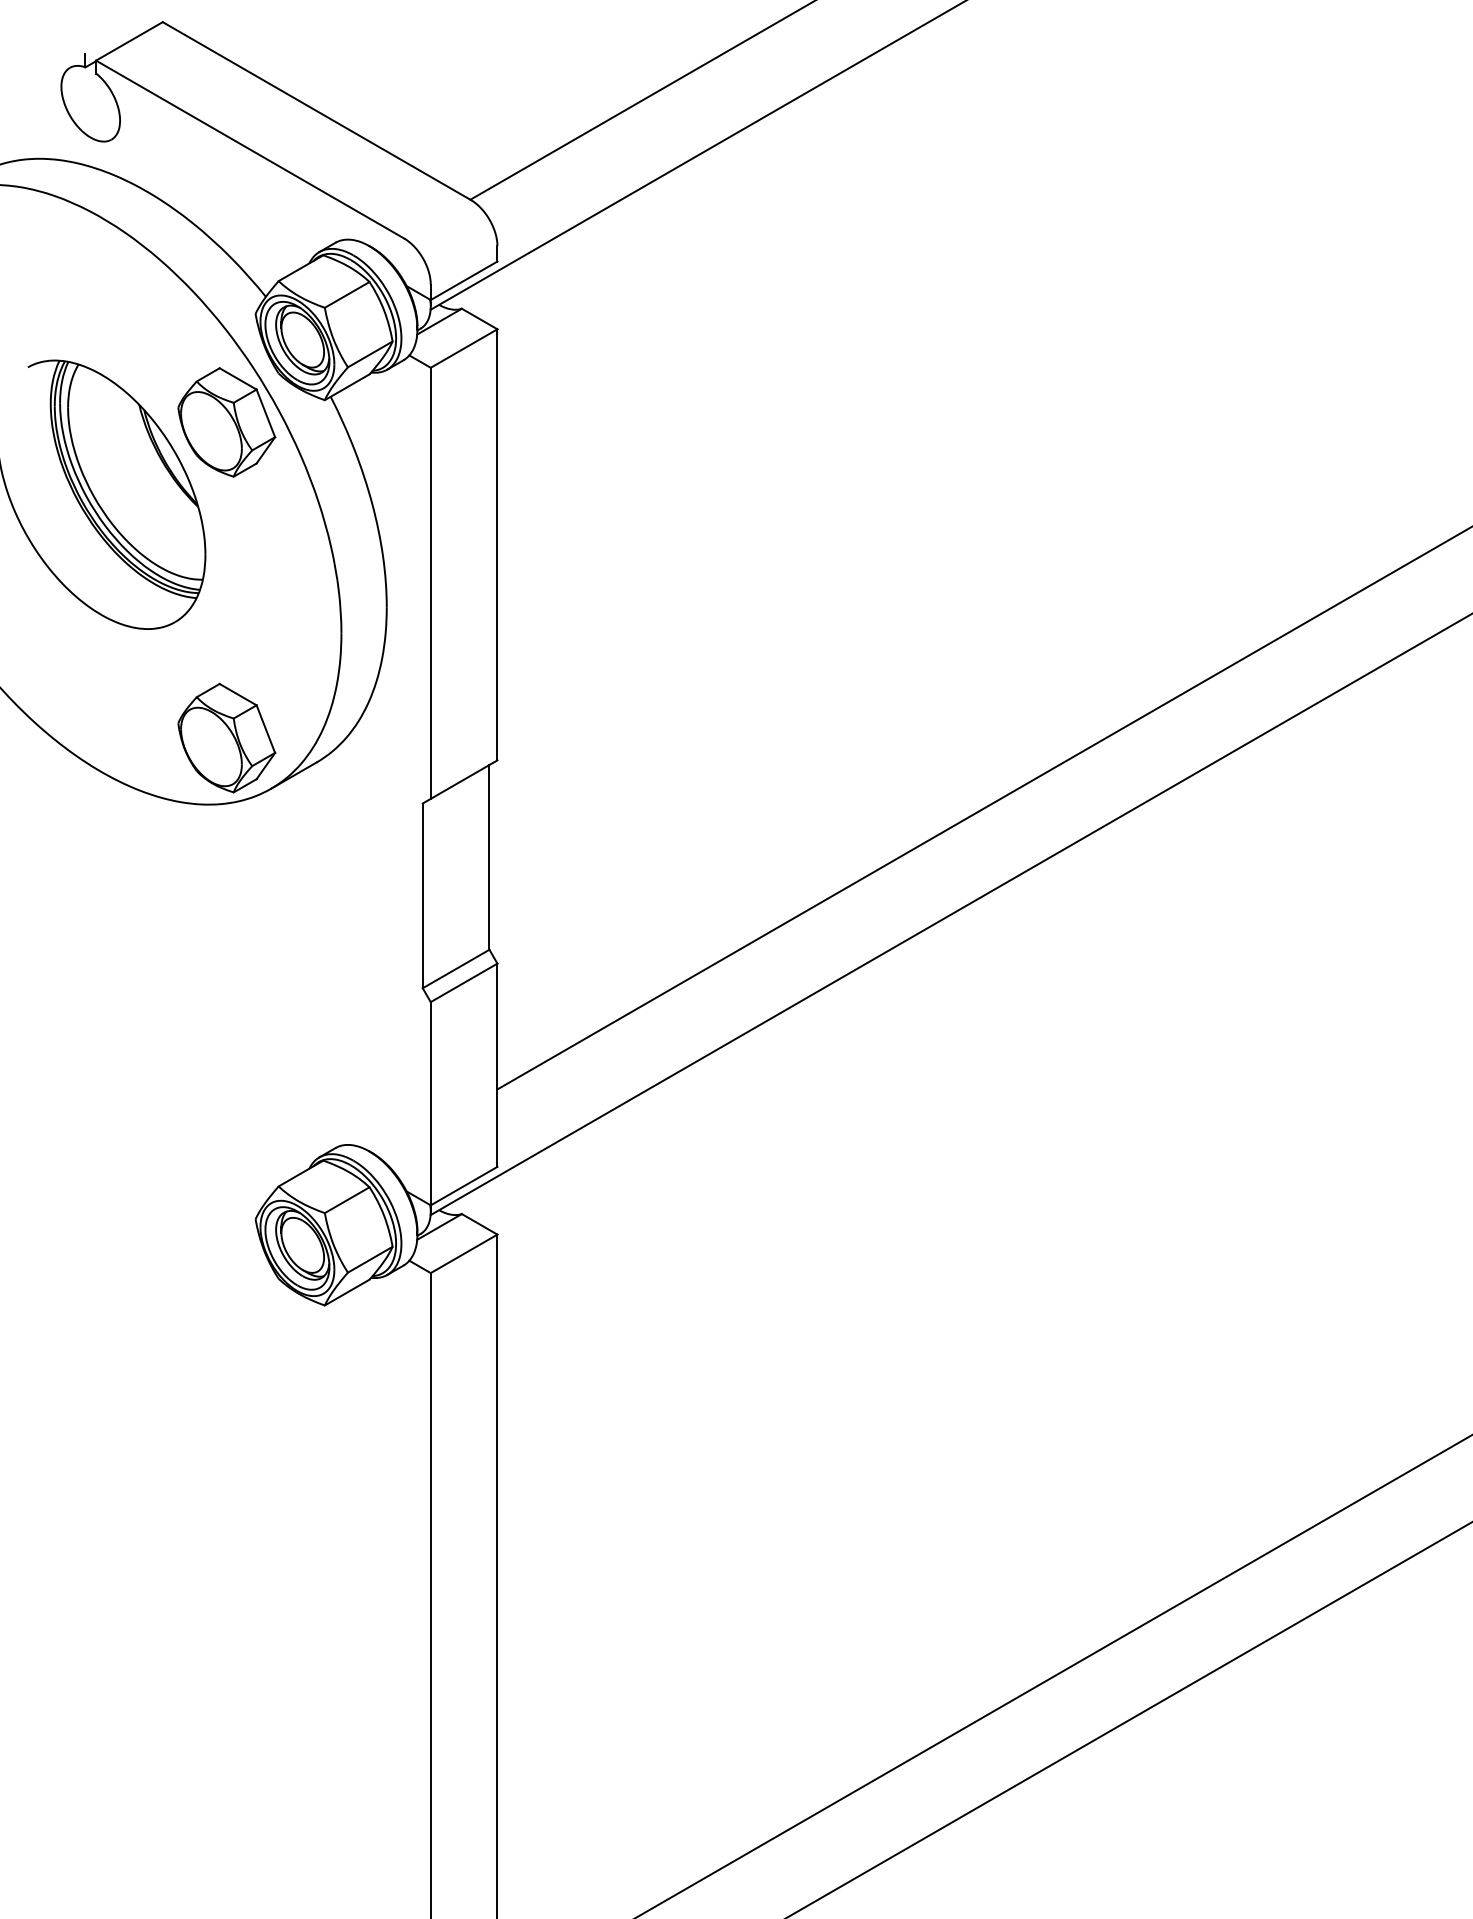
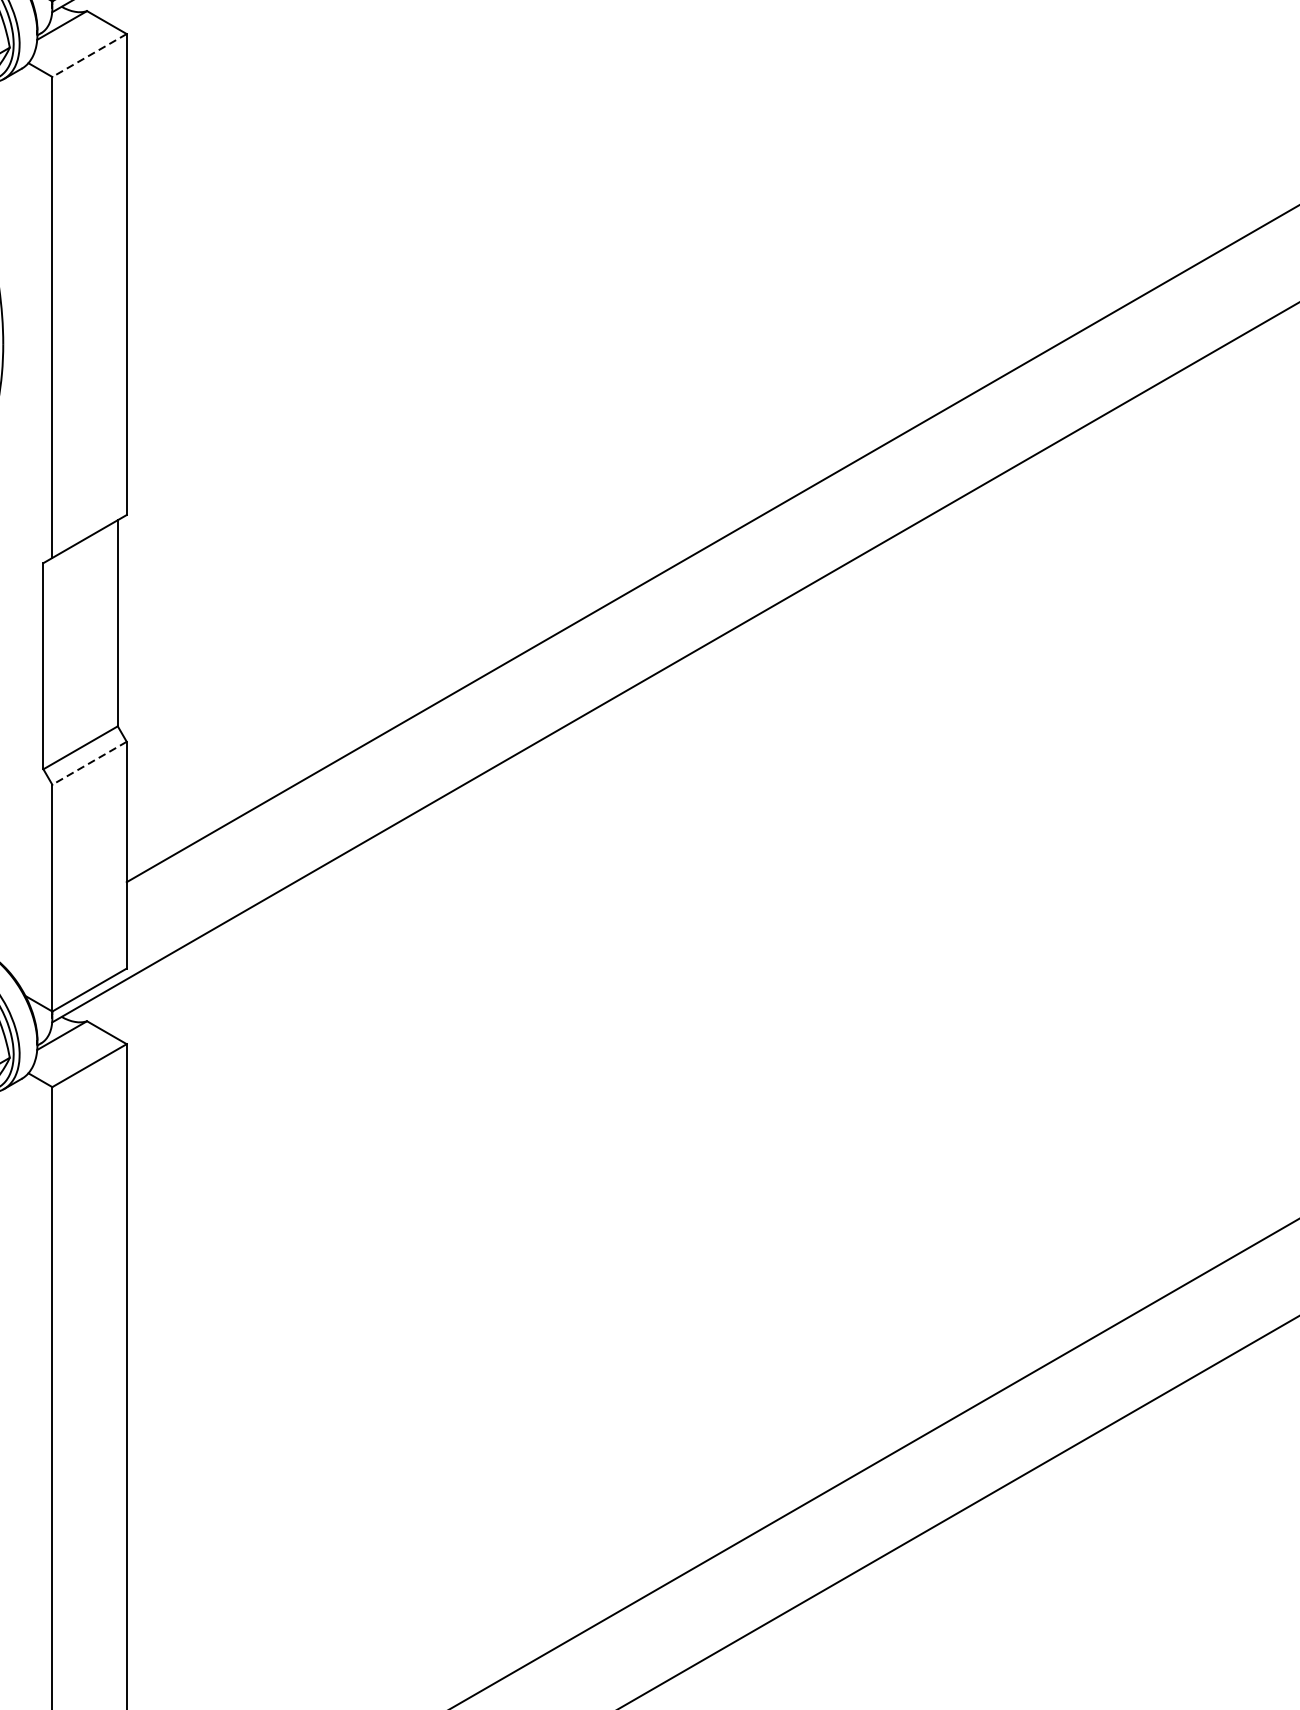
line: (463, 348) -> (88, 55), solid -> dashed
line: (463, 983) -> (88, 763), solid -> dashed

